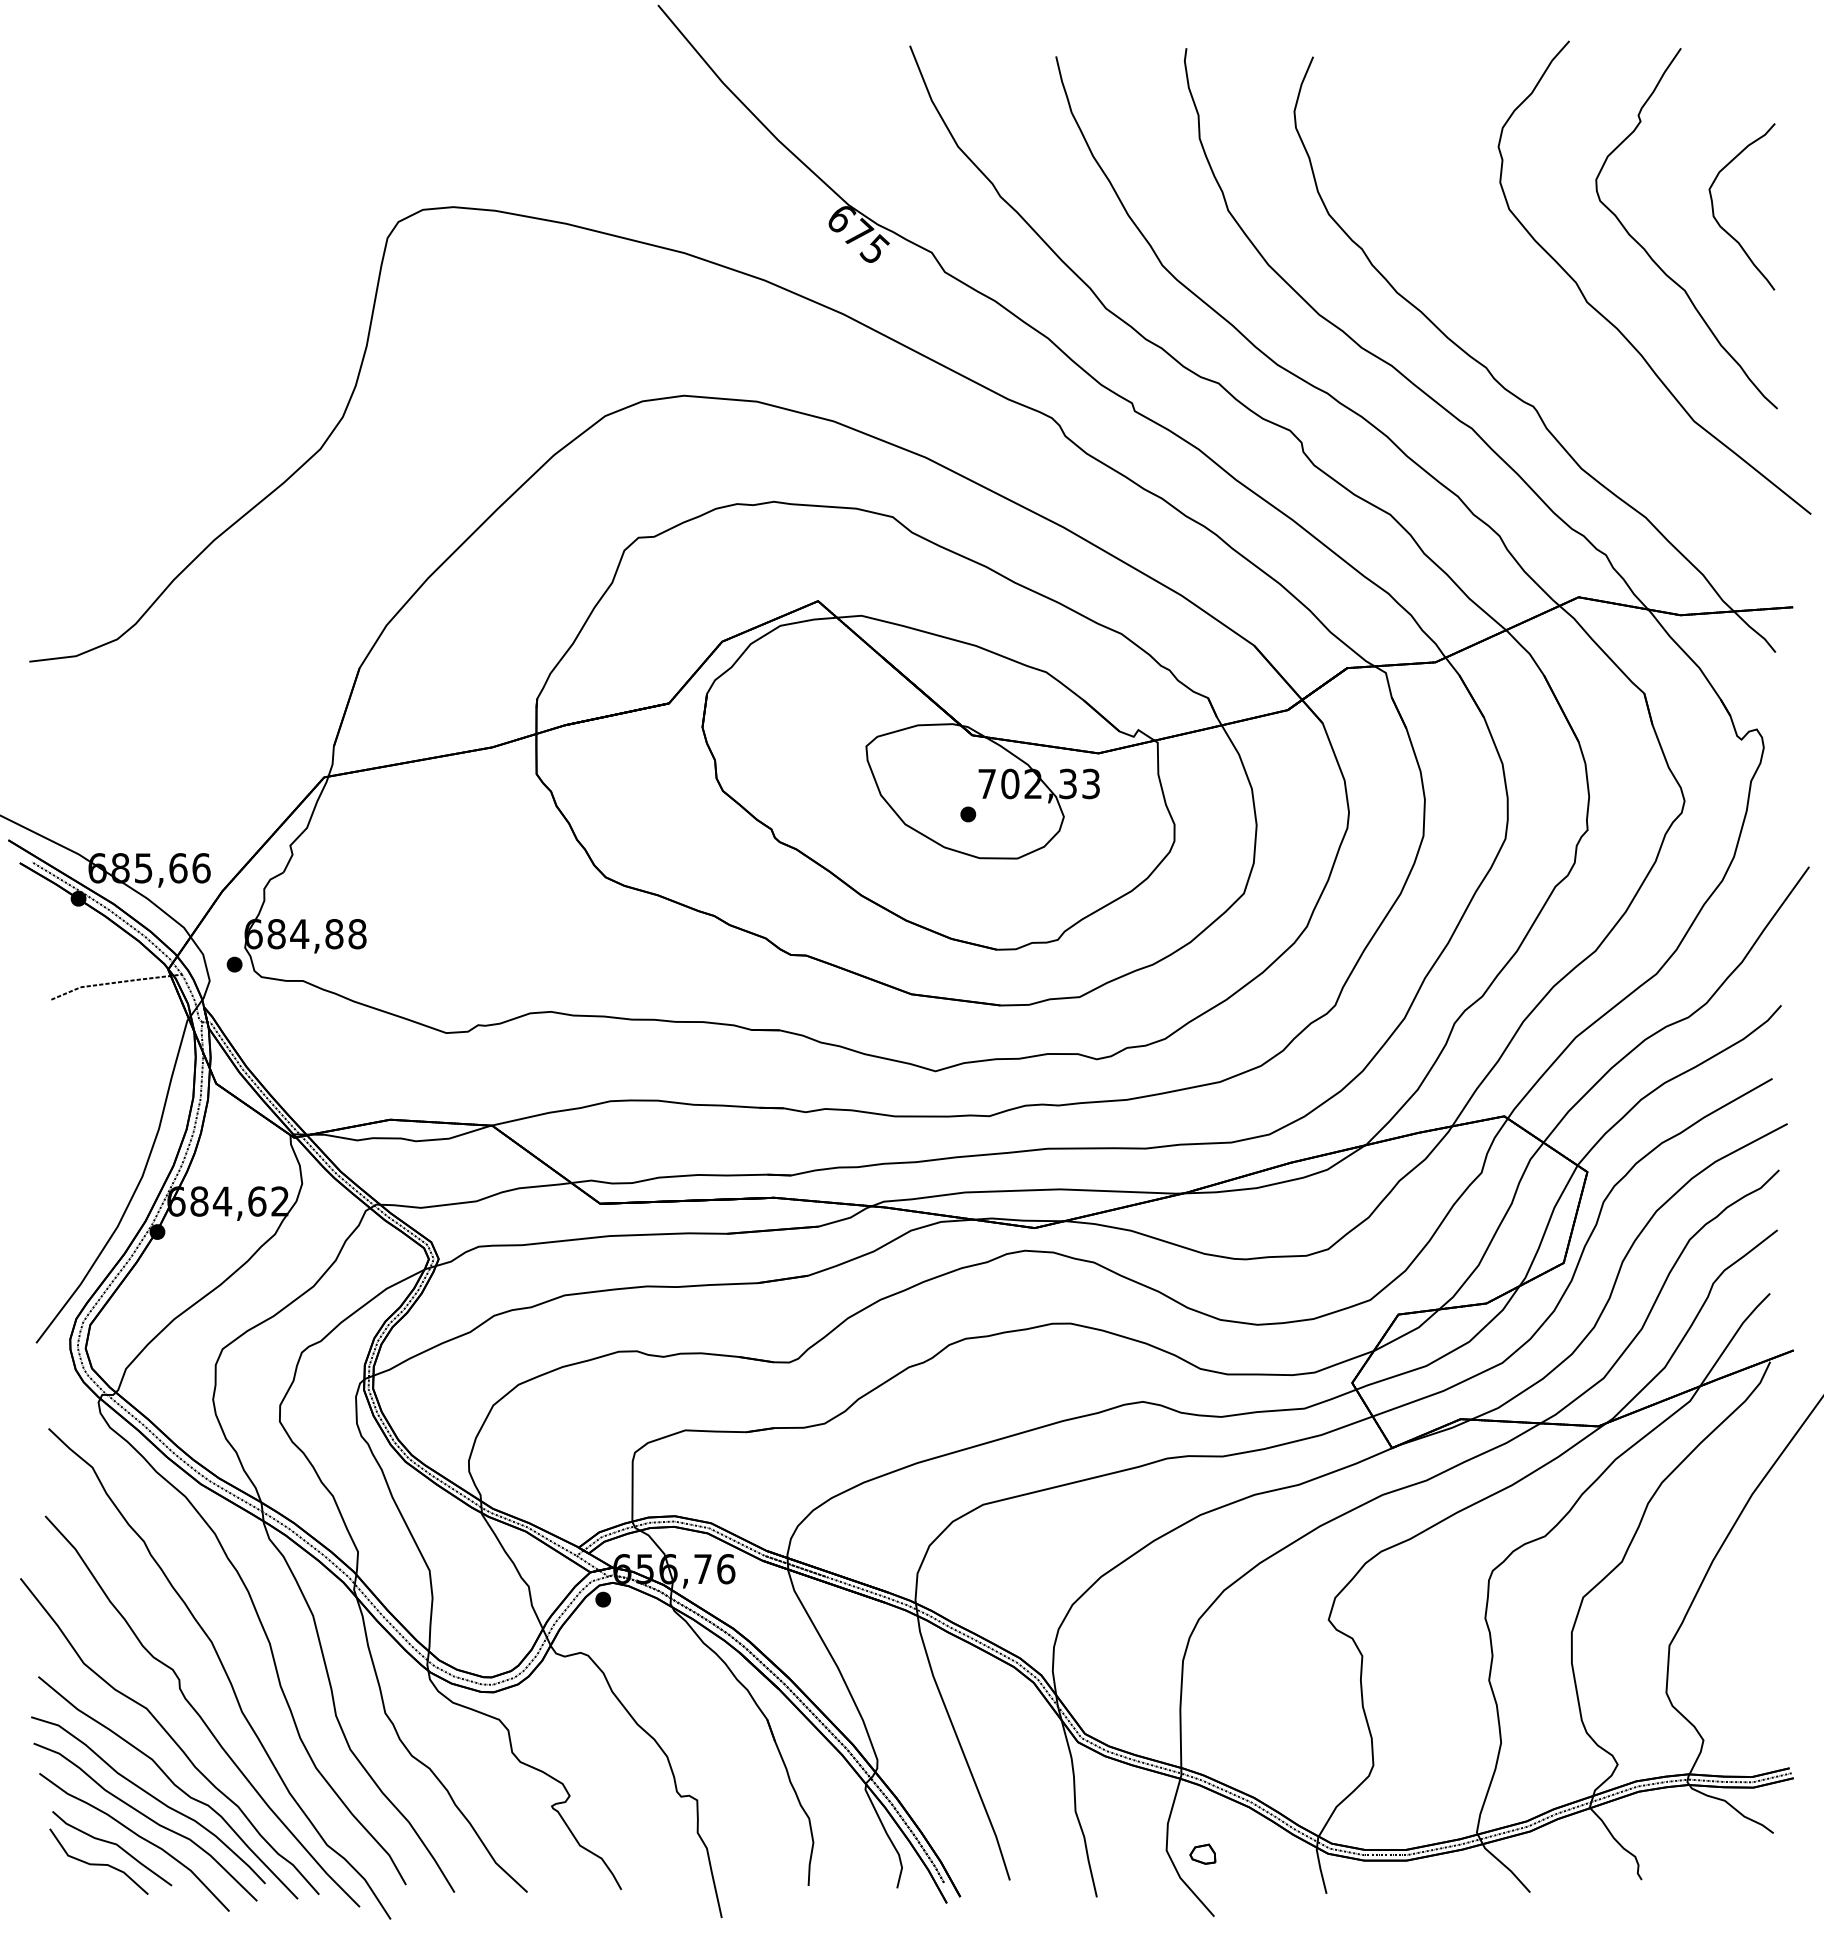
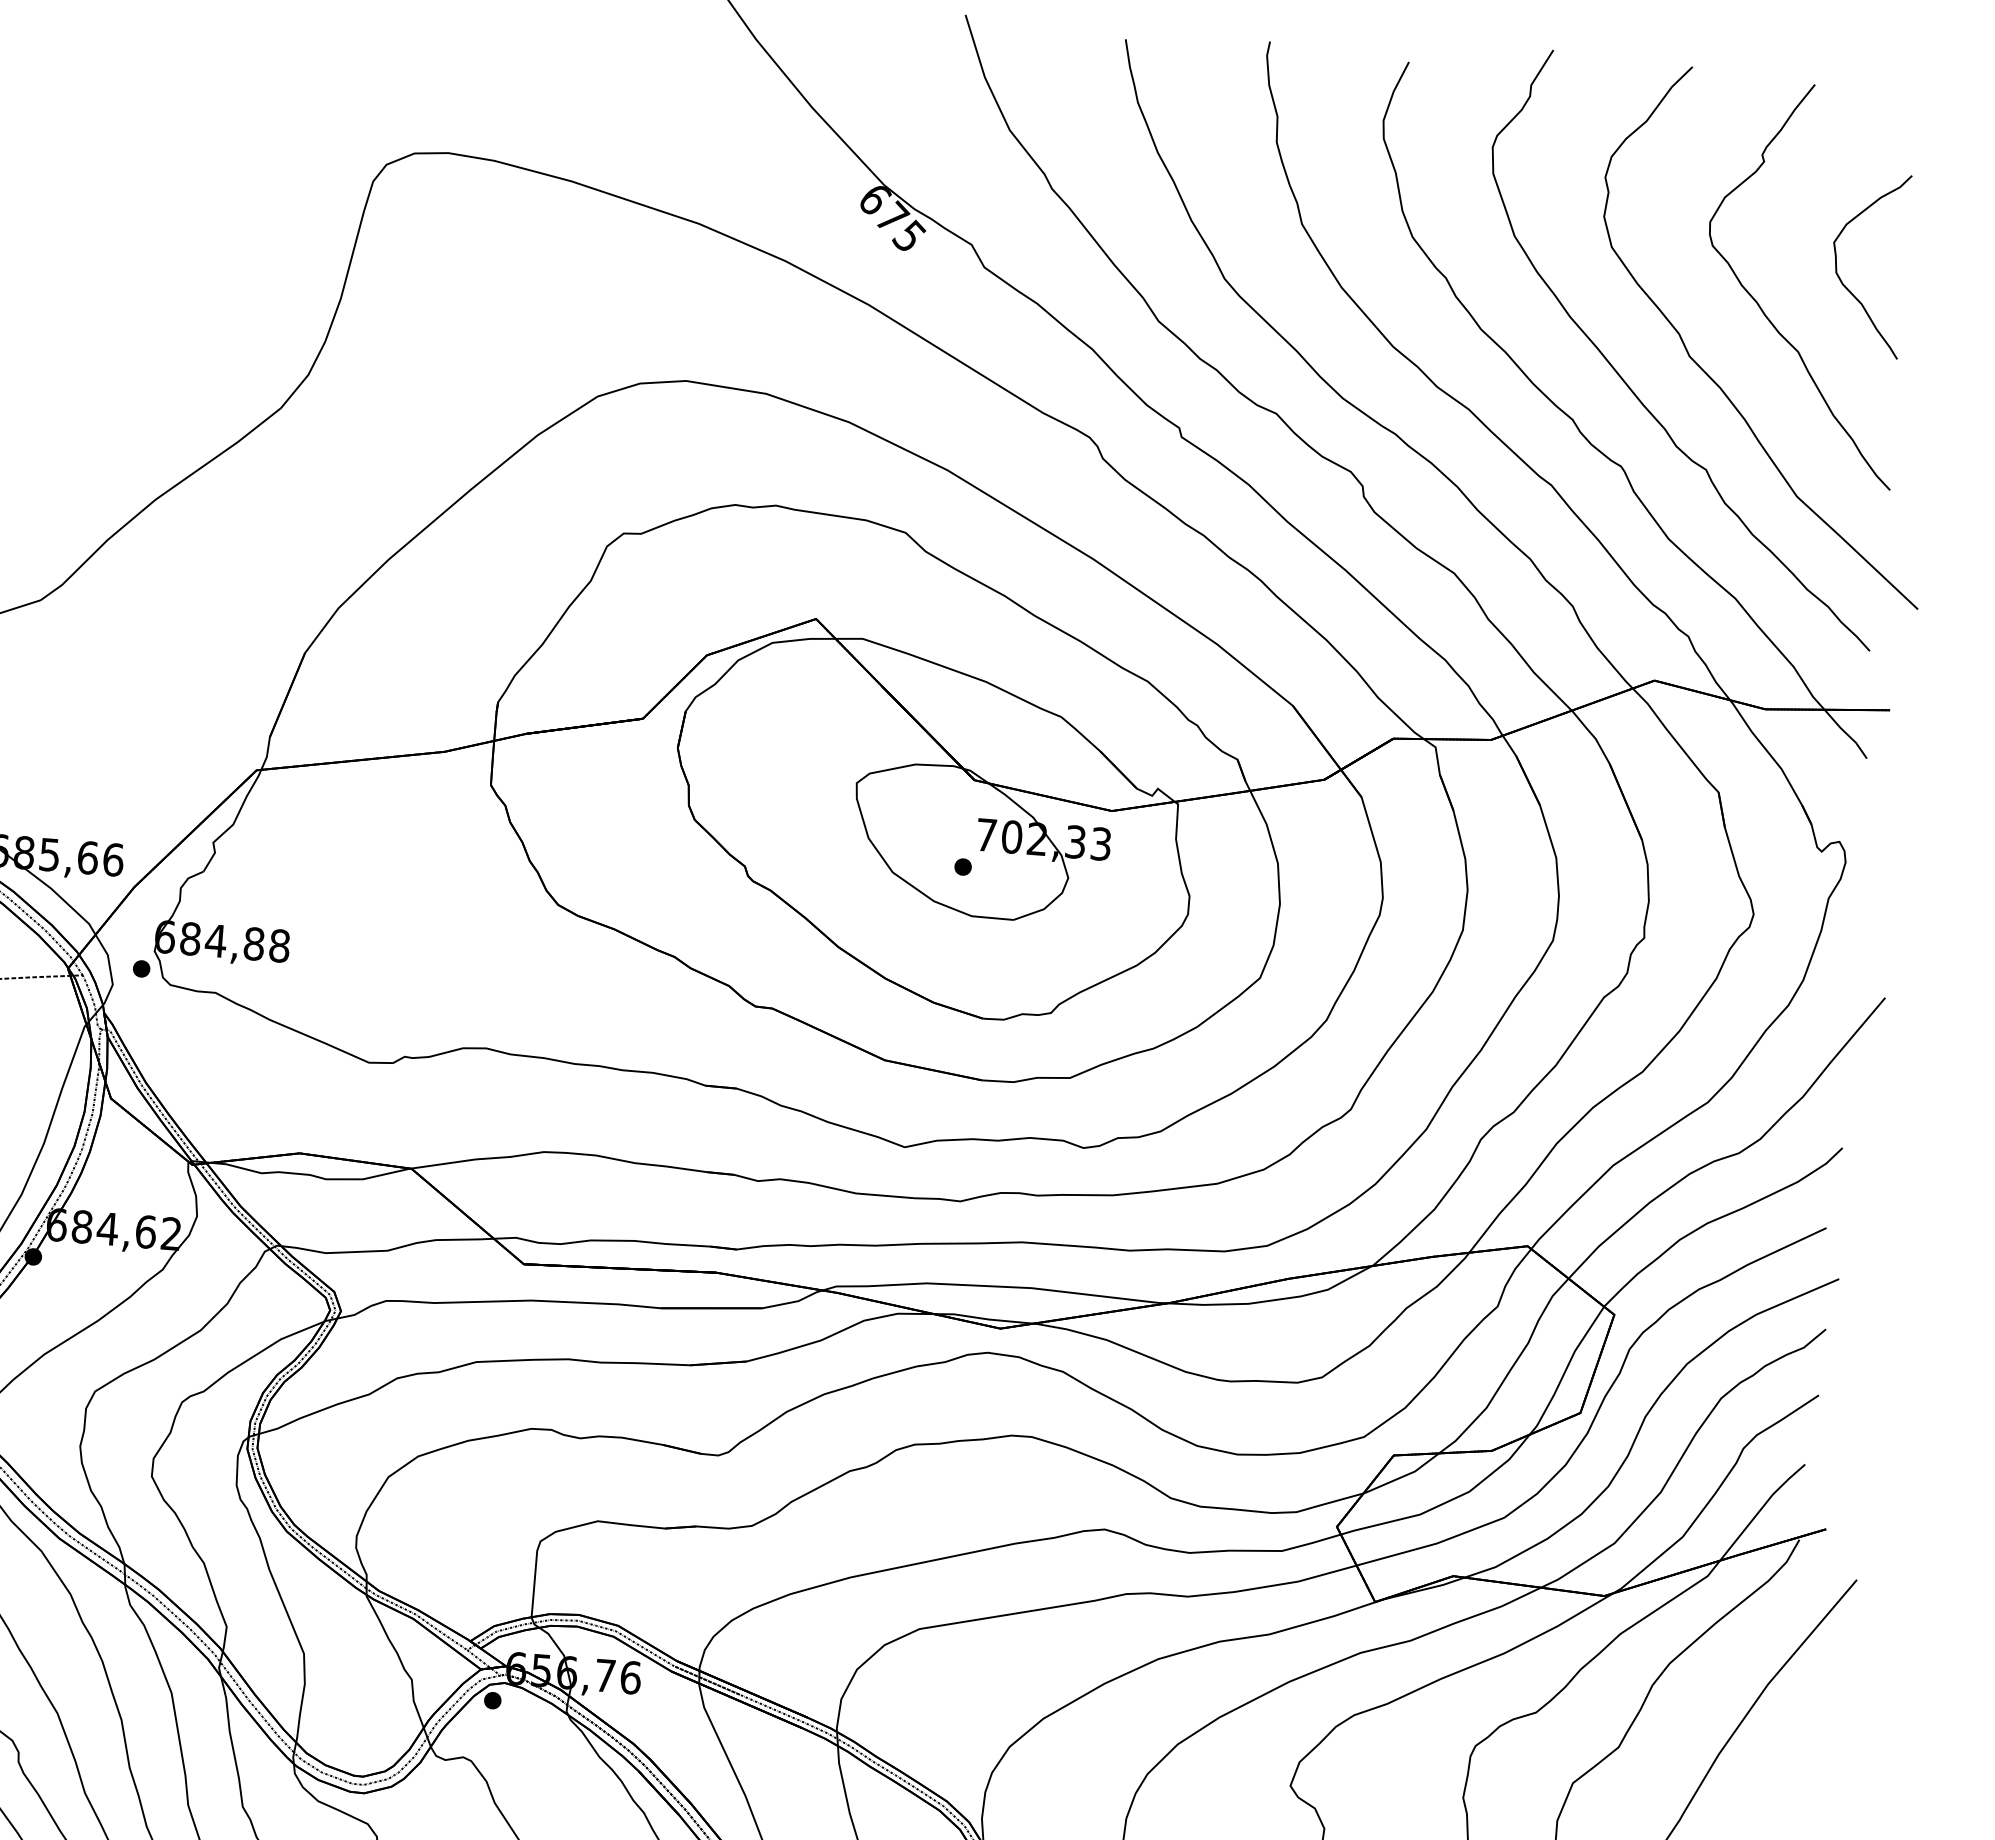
curve: (1535, 333) -> (1629, 386), added

